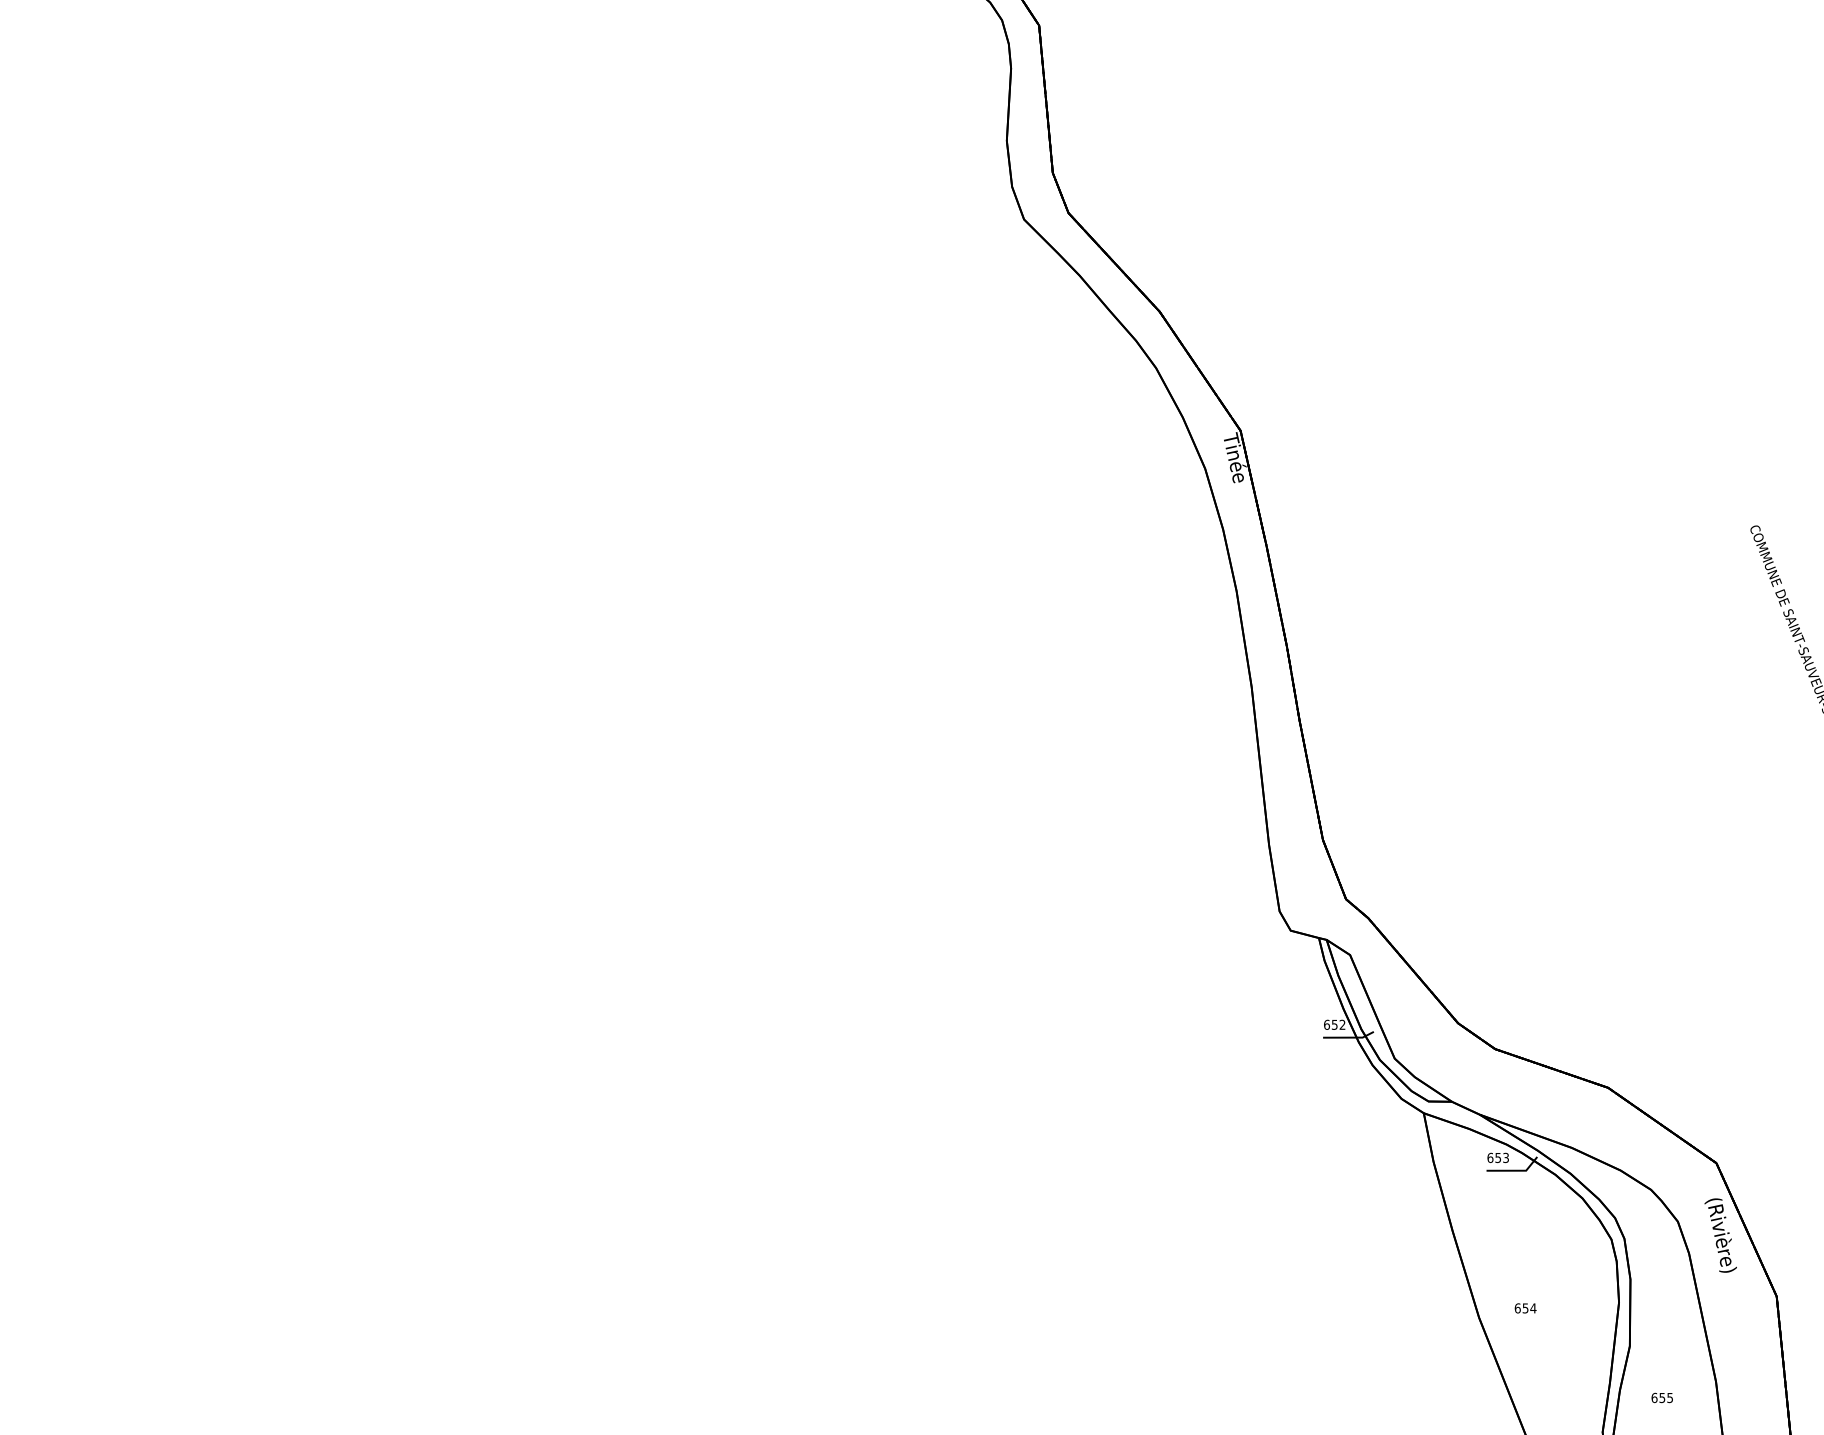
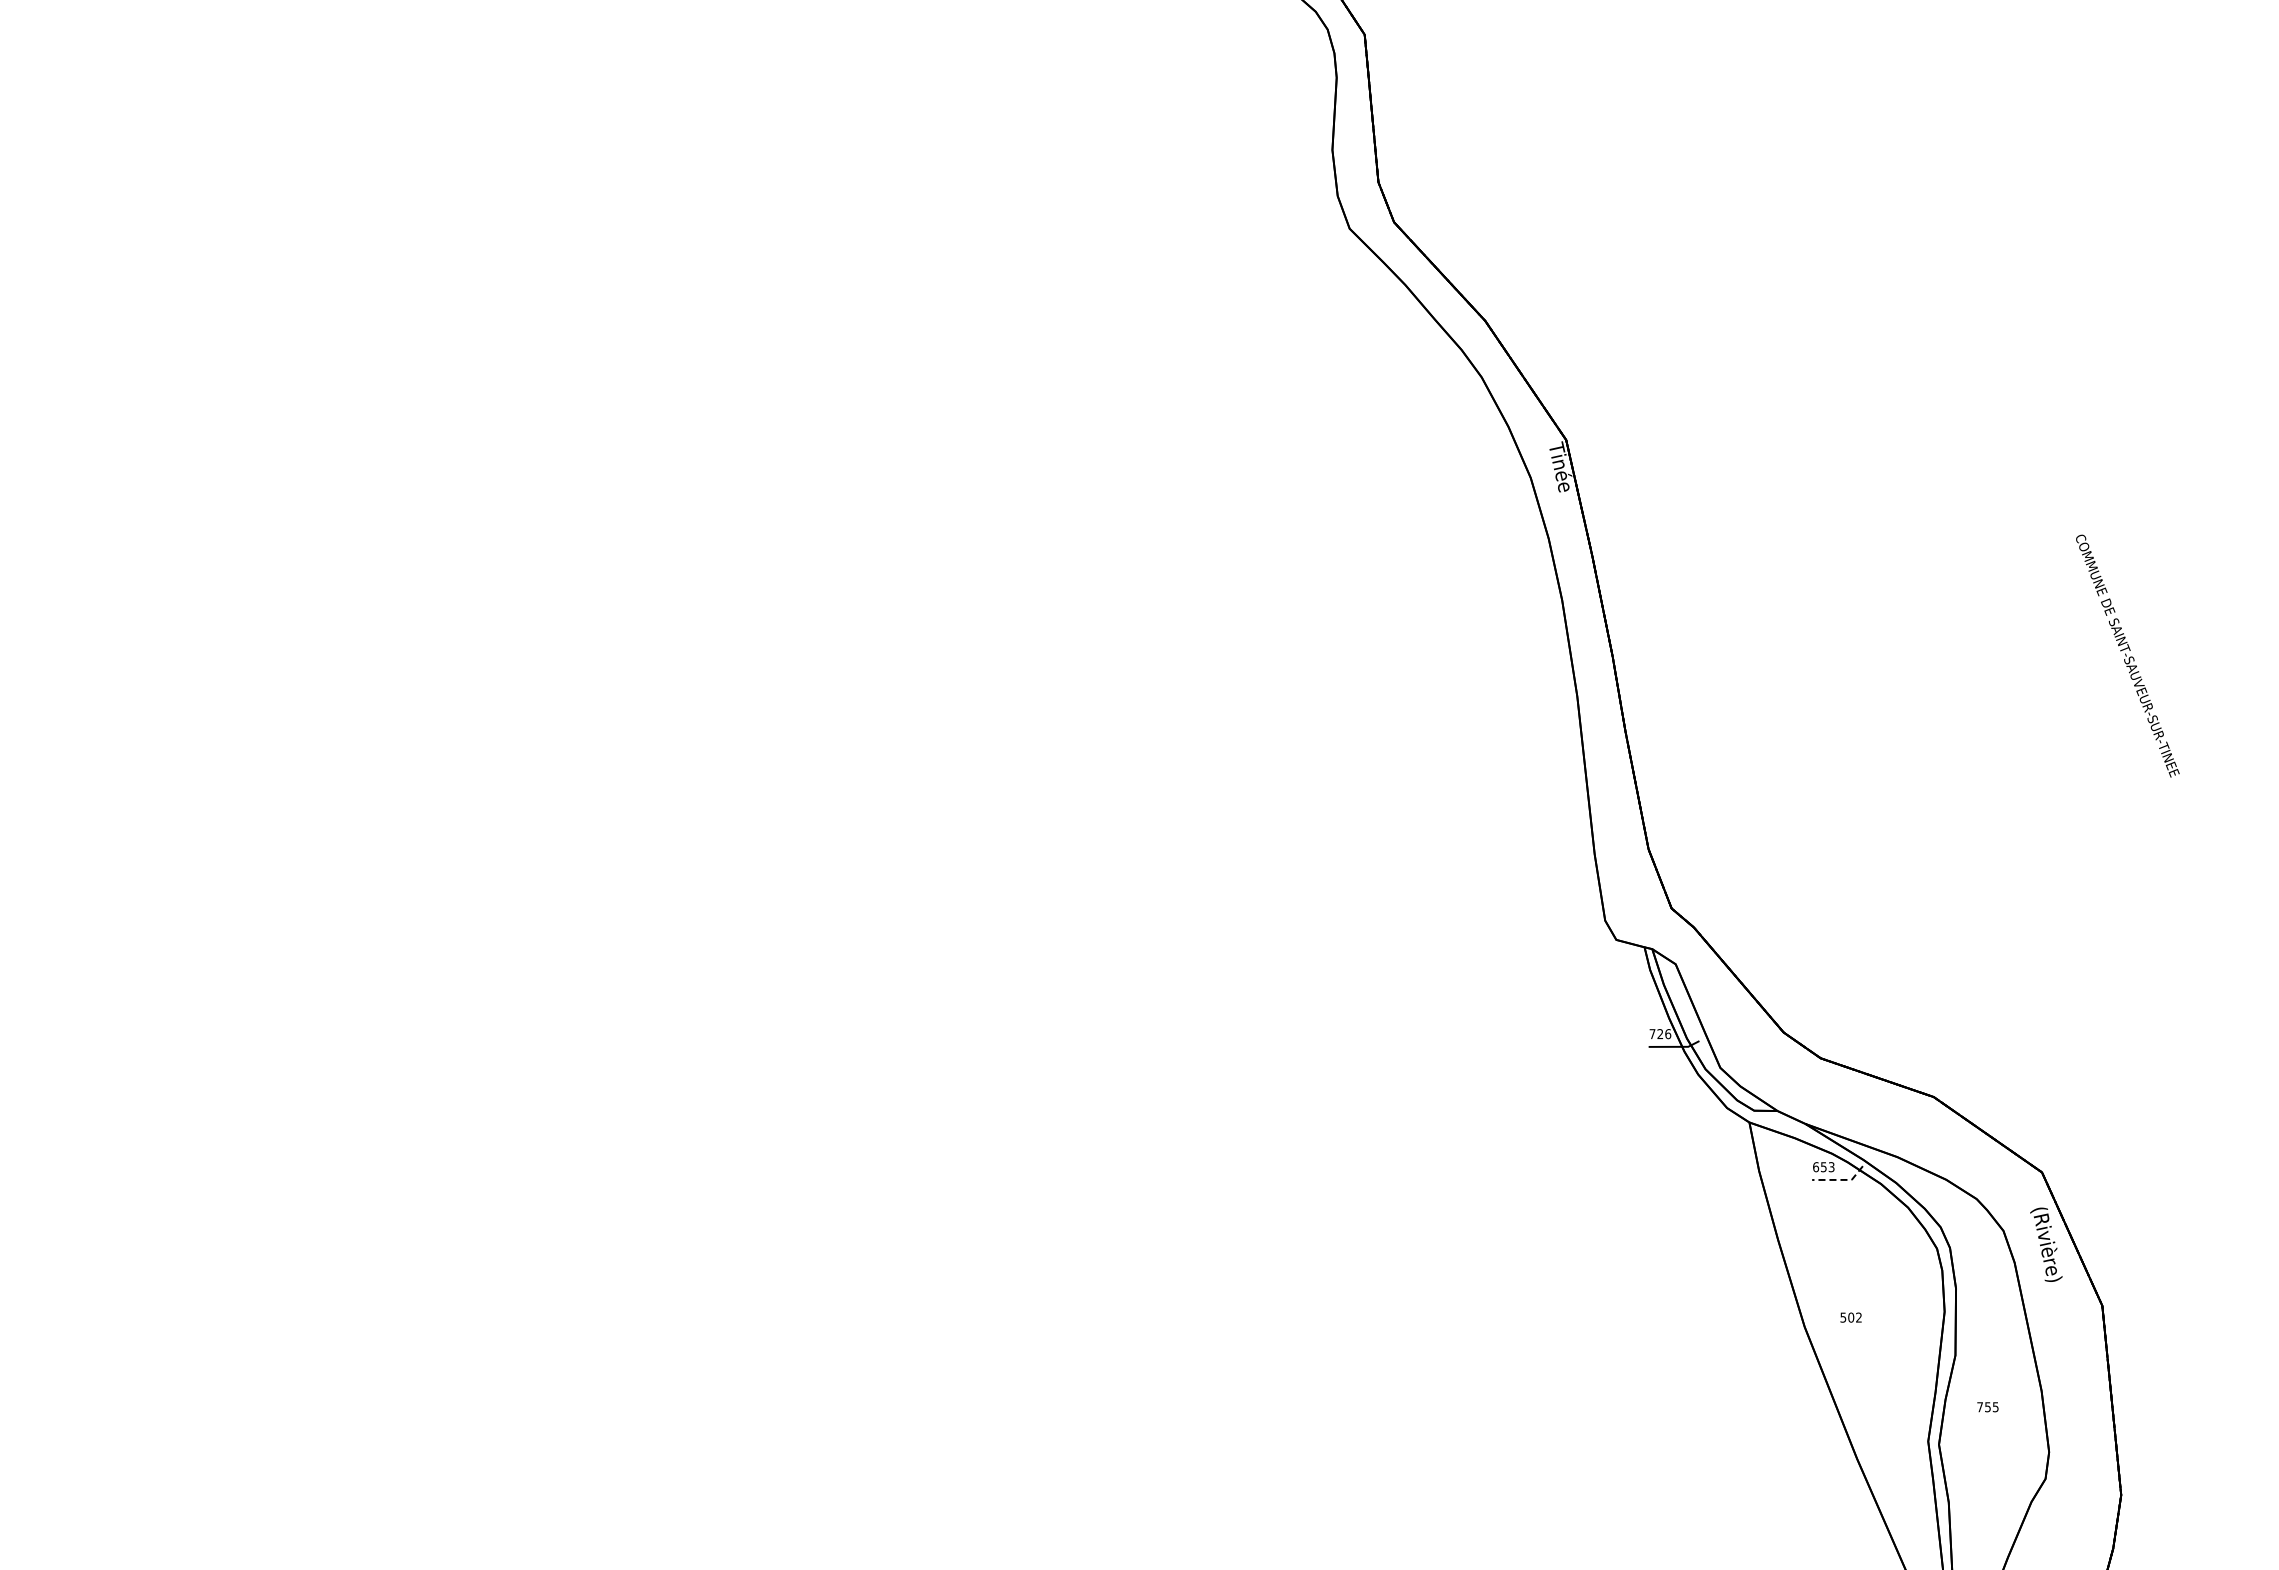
text: (1334, 1025) -> (1660, 1034), 652 -> 726
line: (1514, 1170) -> (1840, 1179), solid -> dashed
text: (1525, 1308) -> (1851, 1317), 654 -> 502
text: (1654, 1398) -> (1980, 1407), 655 -> 755

